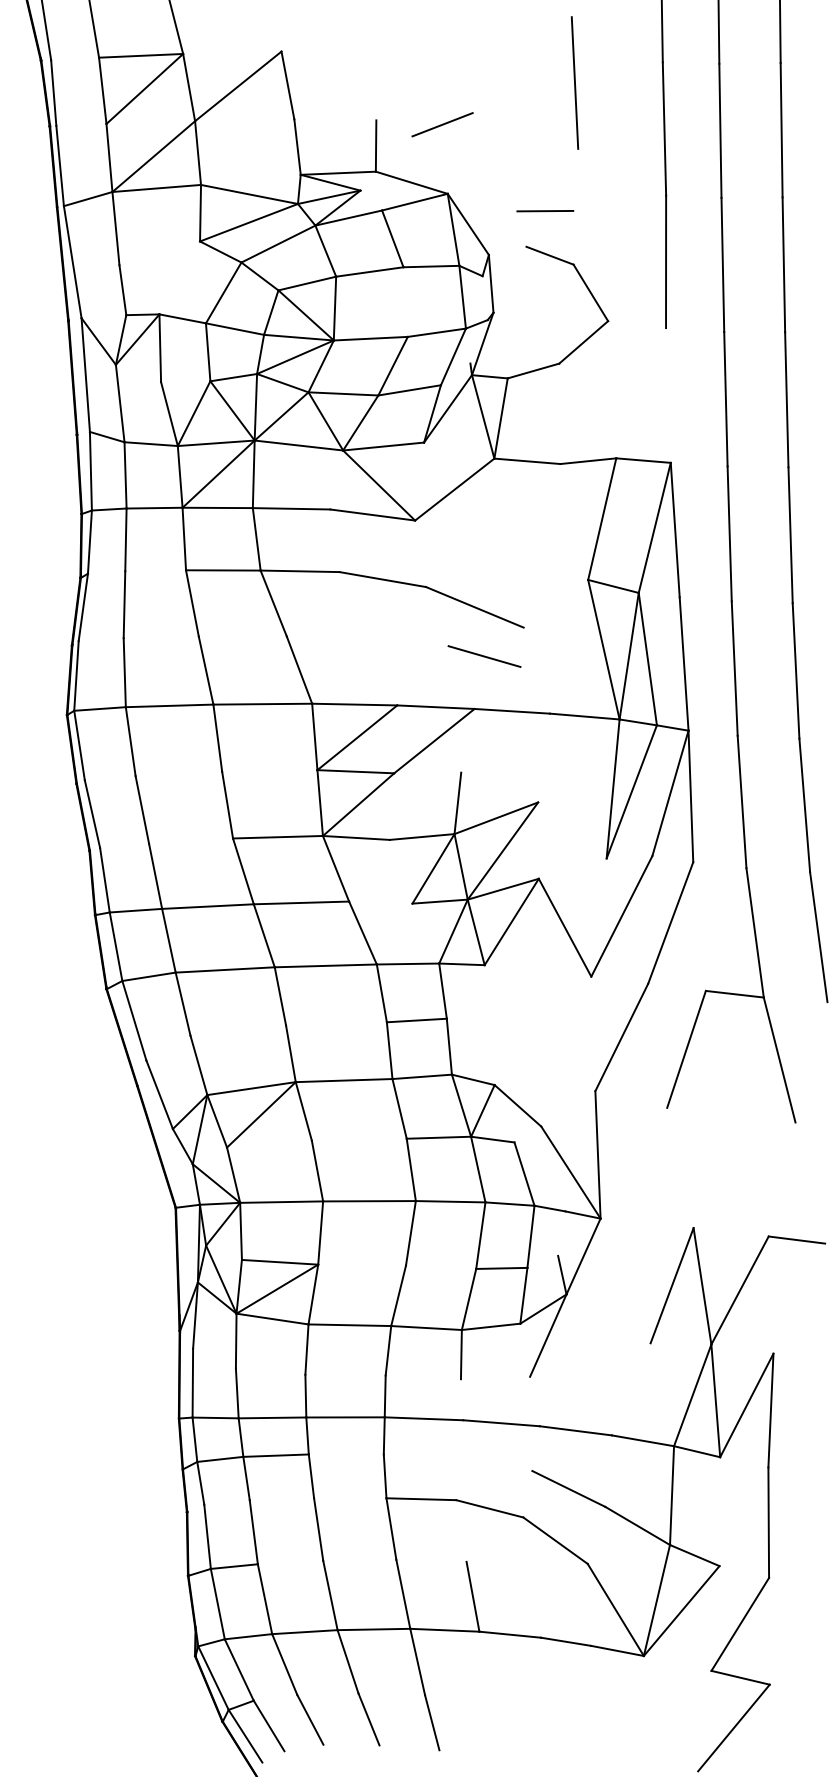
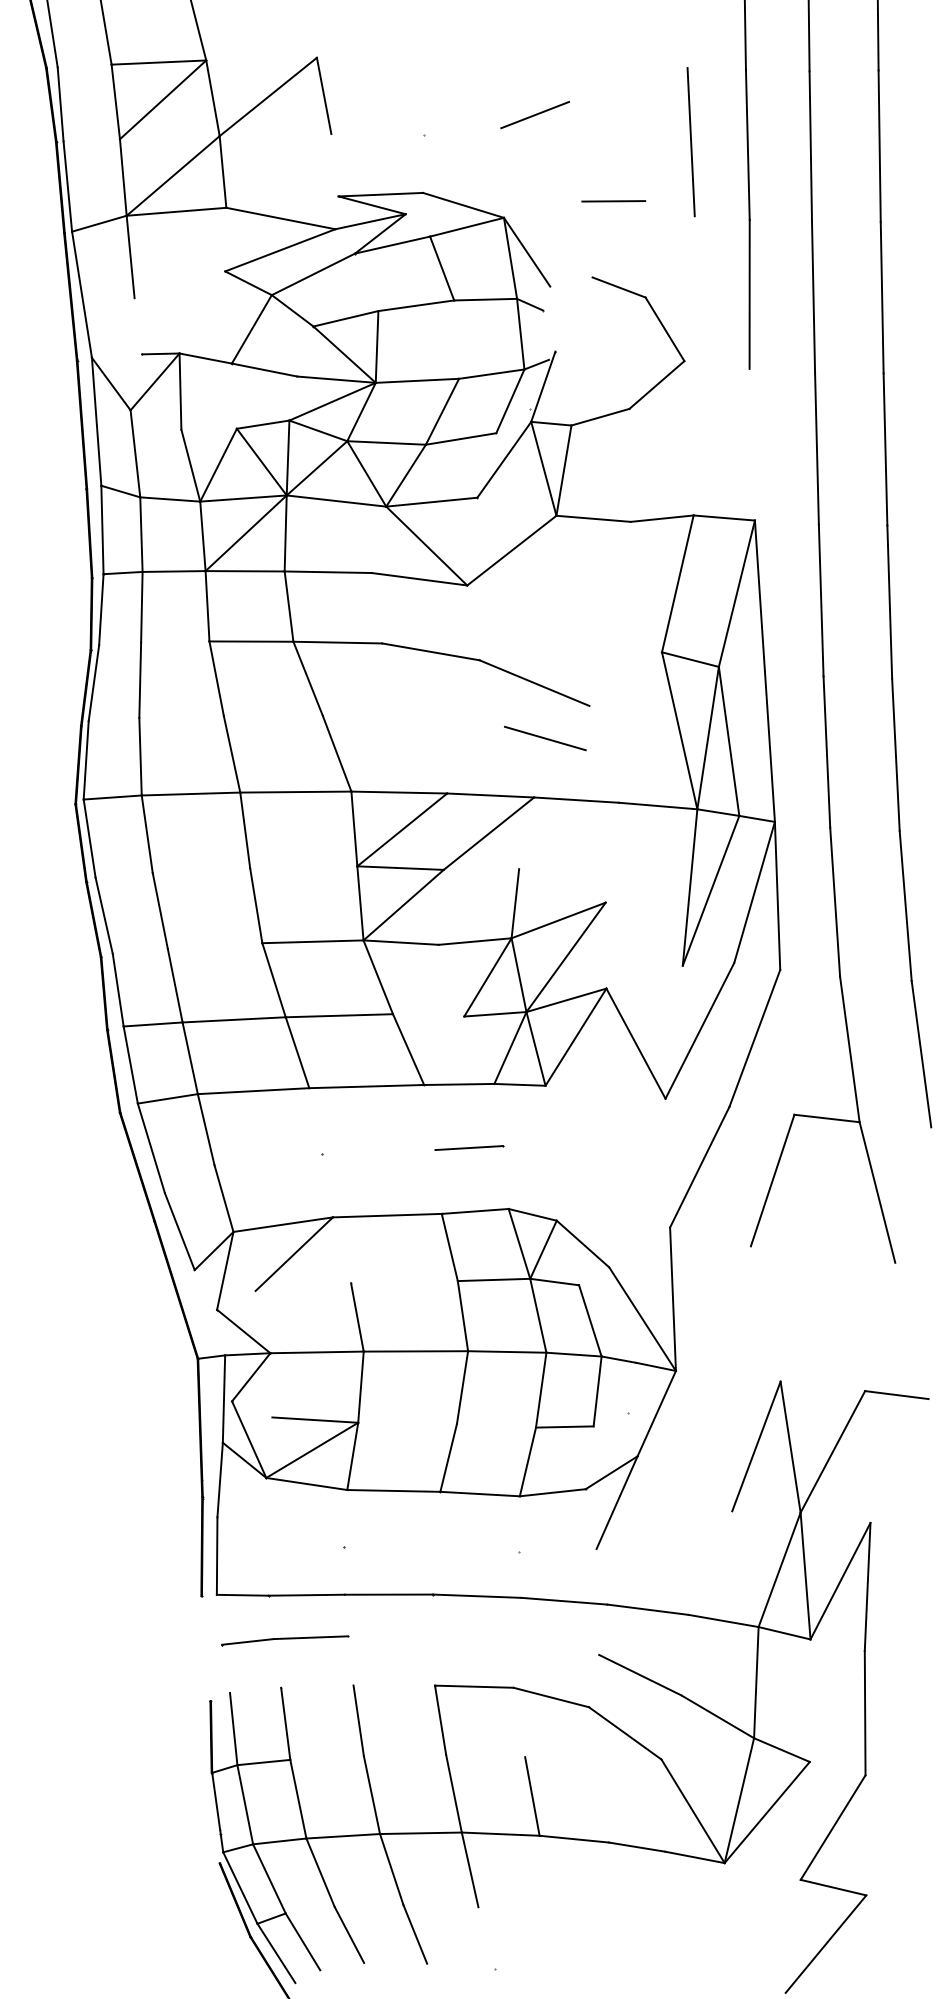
line: (574, 83) -> (690, 142), moved
line: (441, 125) -> (534, 115), moved
line: (545, 211) -> (613, 201), moved

